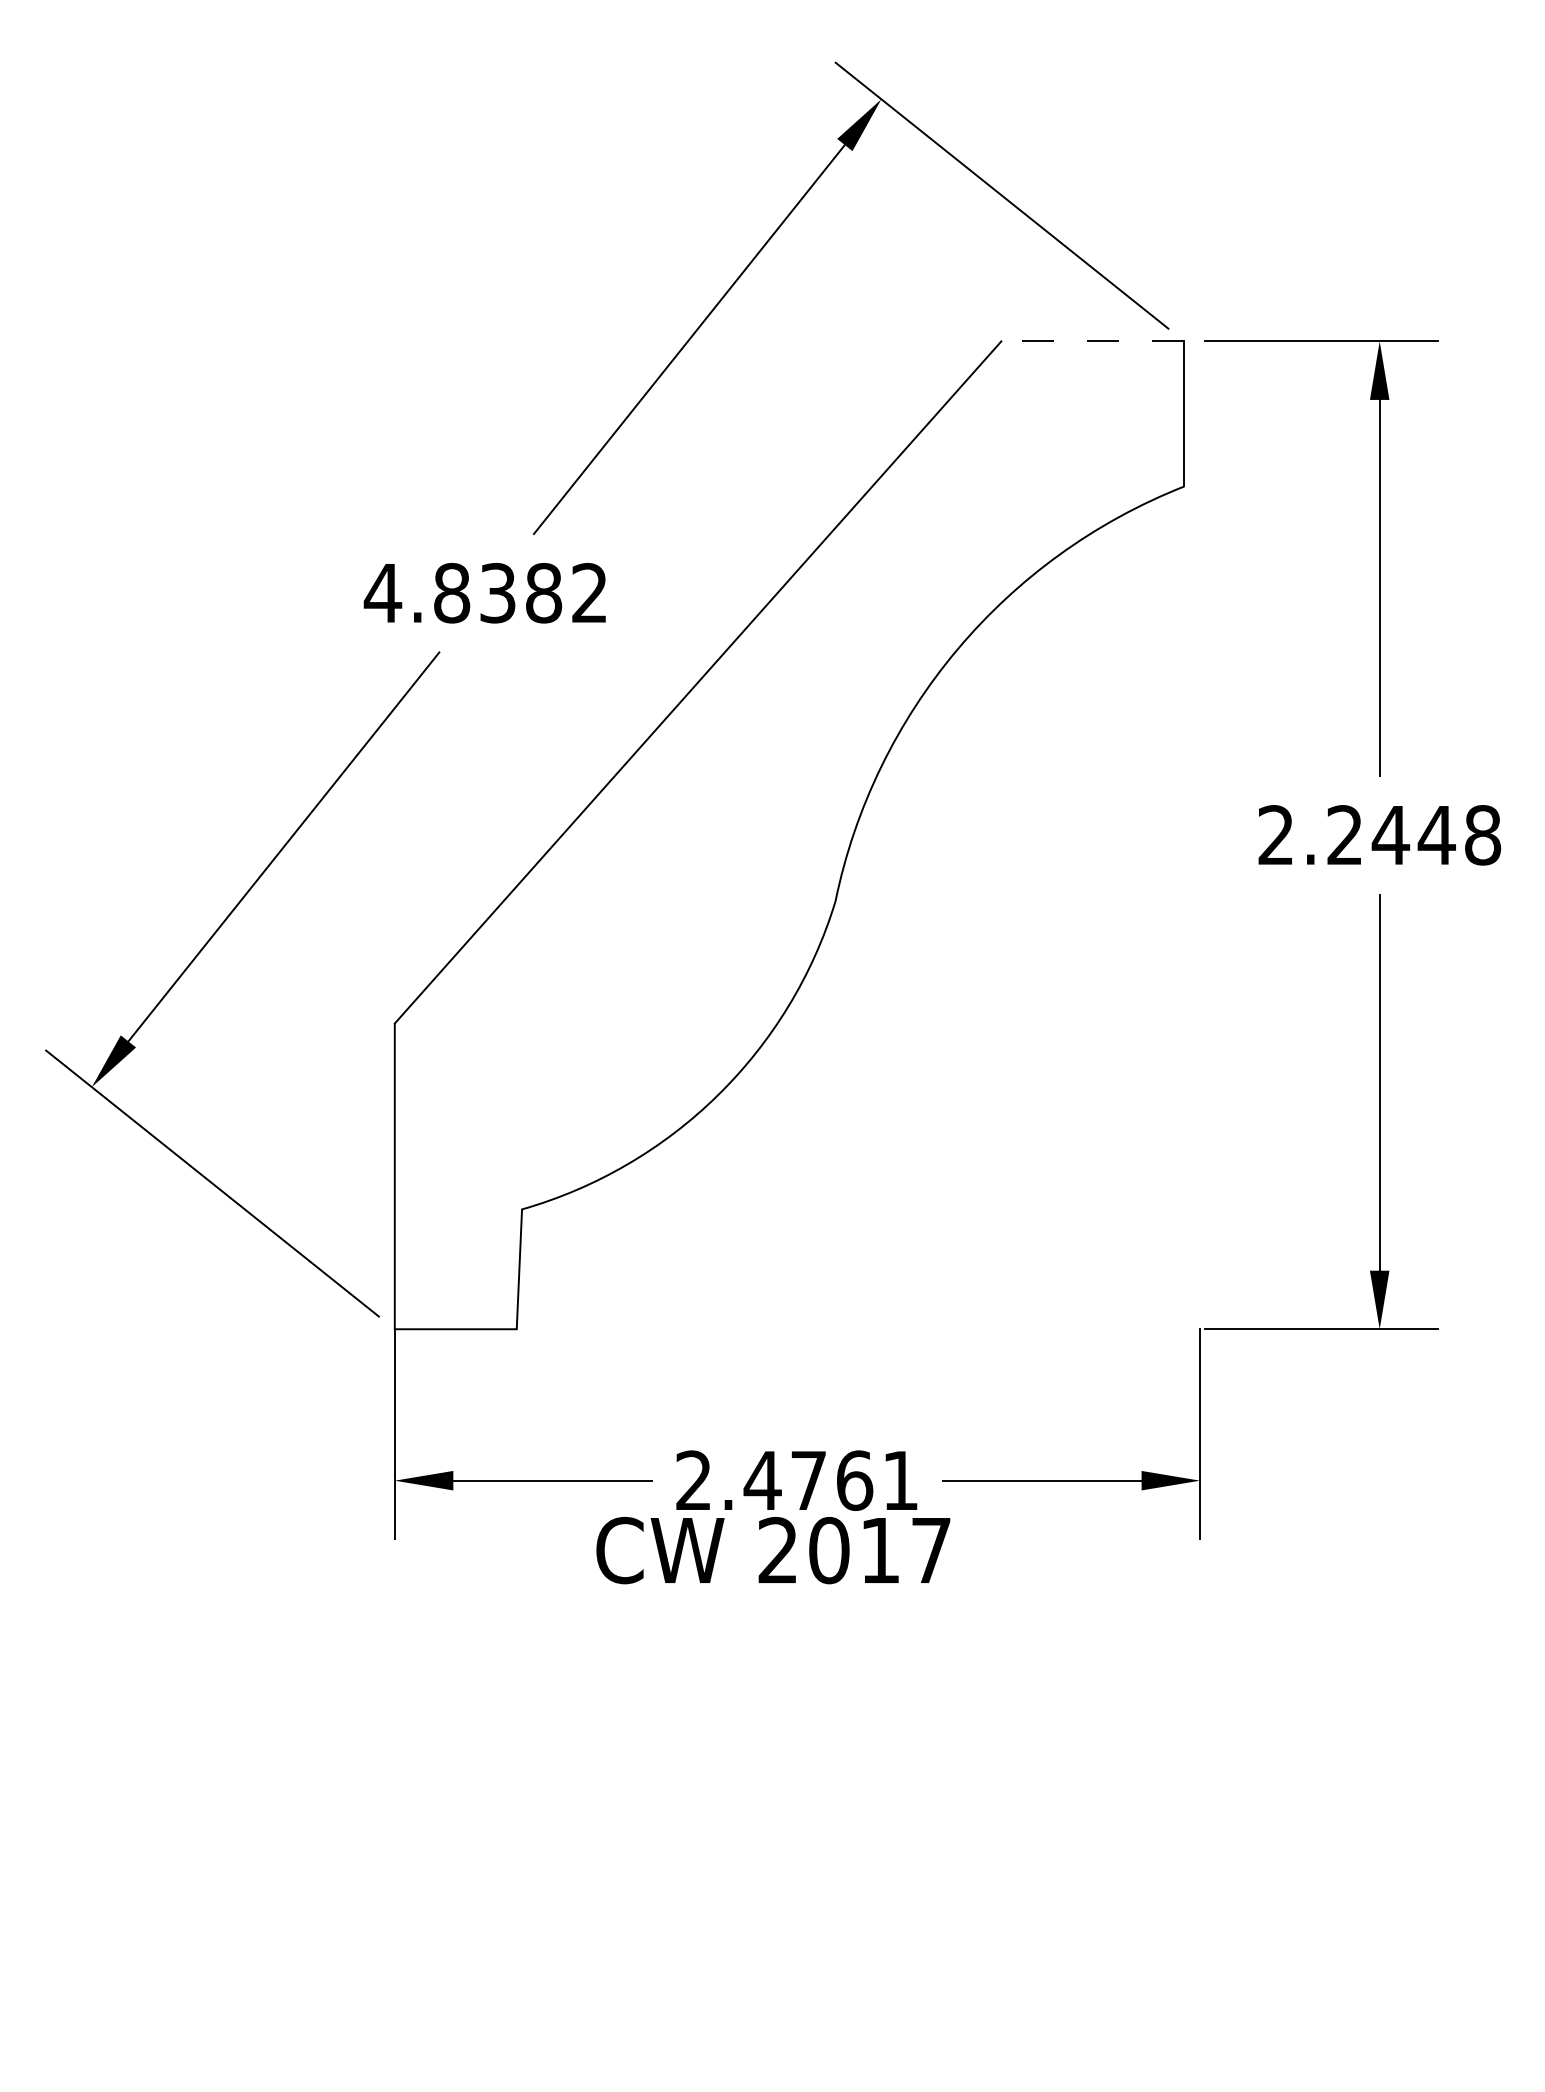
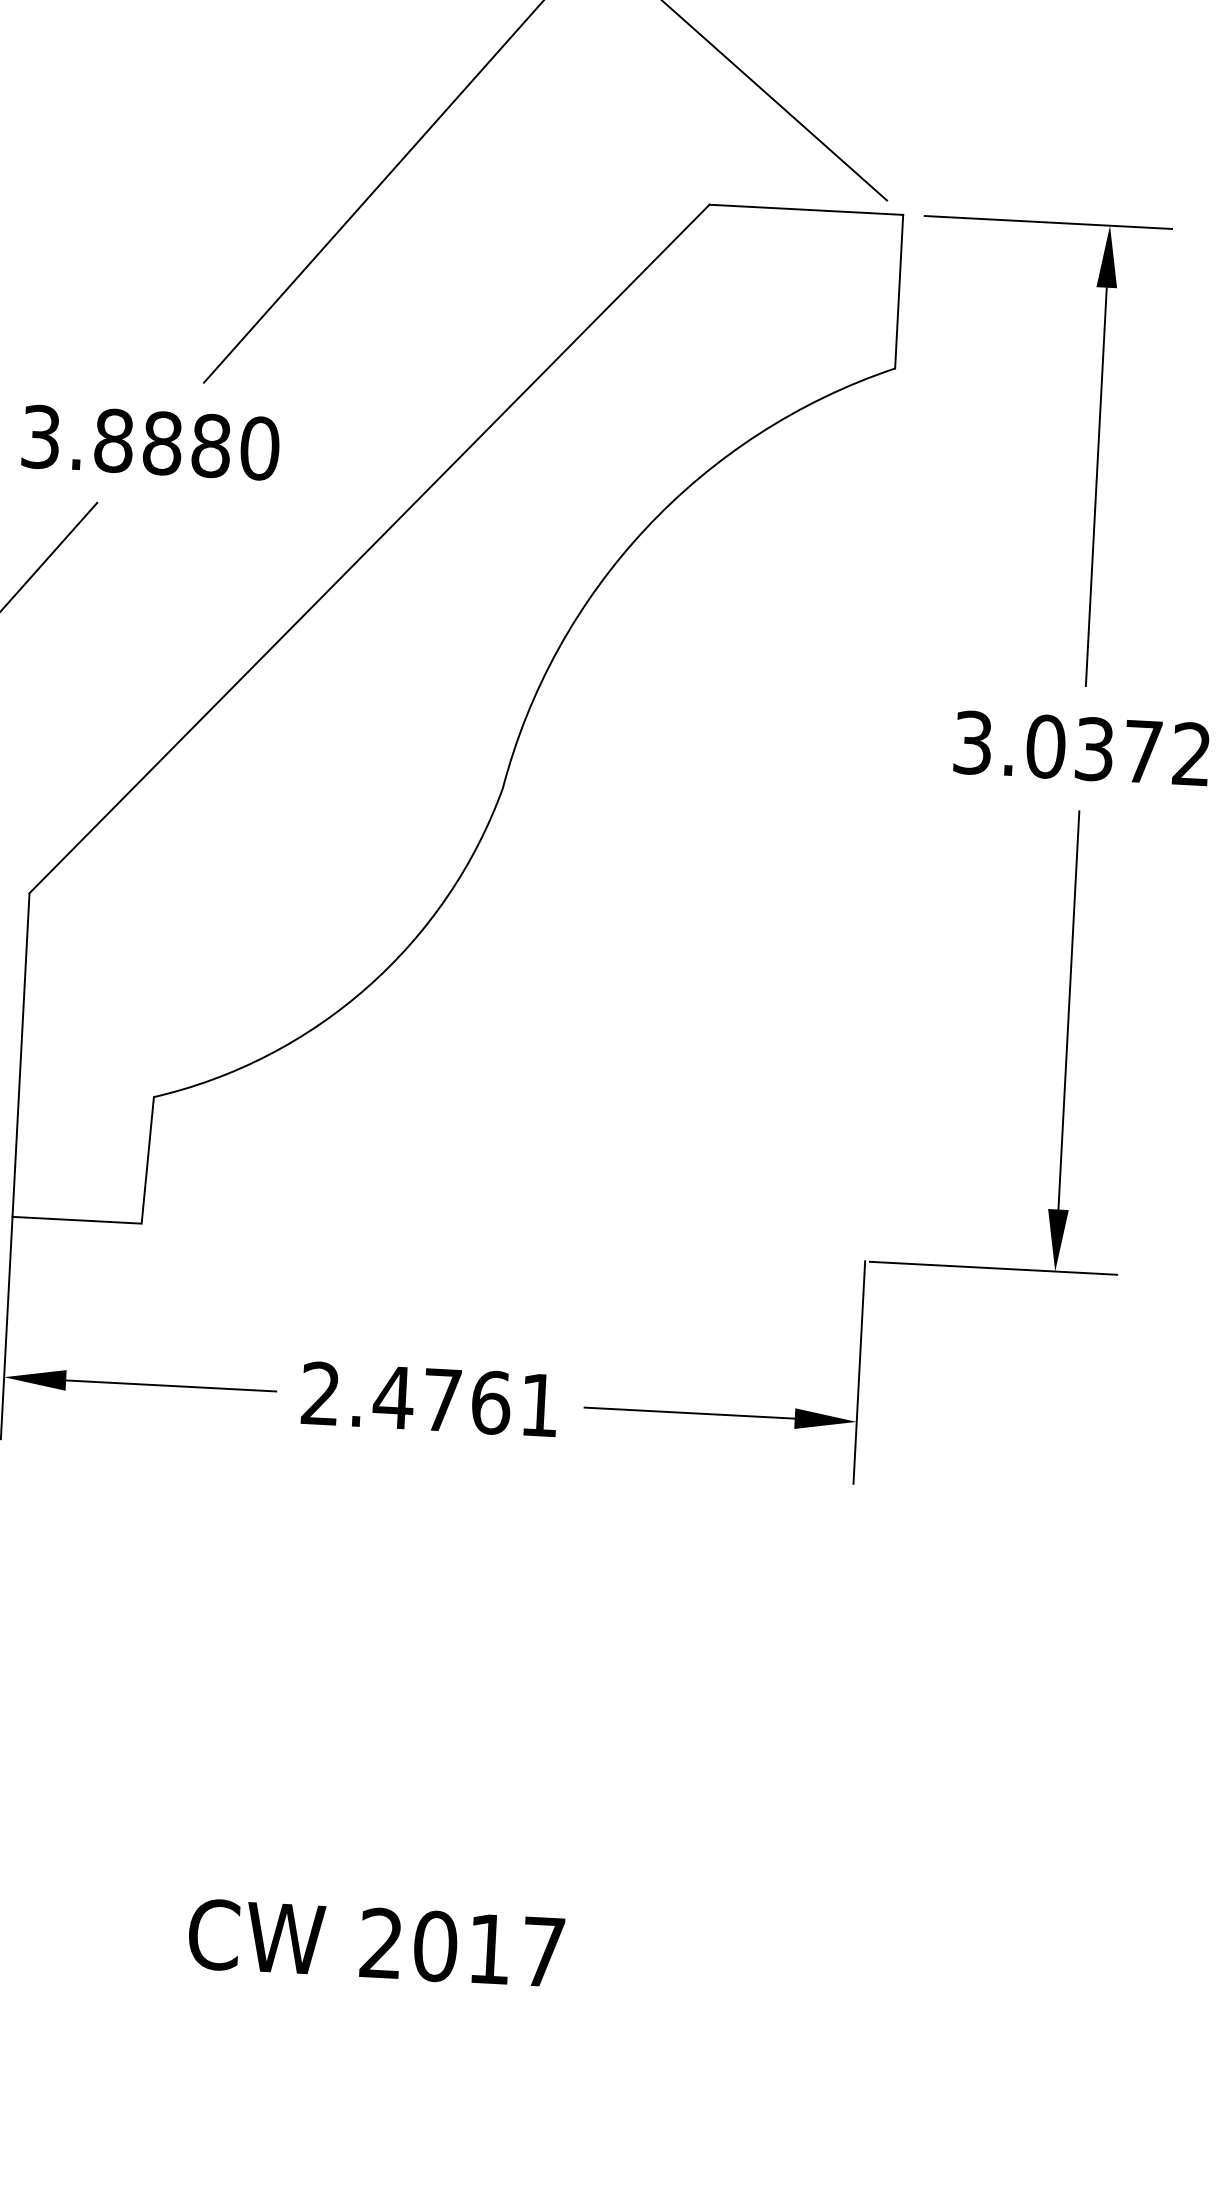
line: (1092, 341) -> (805, 209), dashed -> solid
text: (485, 593) -> (149, 443), 4.8382 -> 3.8880
text: (1379, 835) -> (1082, 748), 2.2448 -> 3.0372
text: (773, 1550) -> (376, 1943), moved

